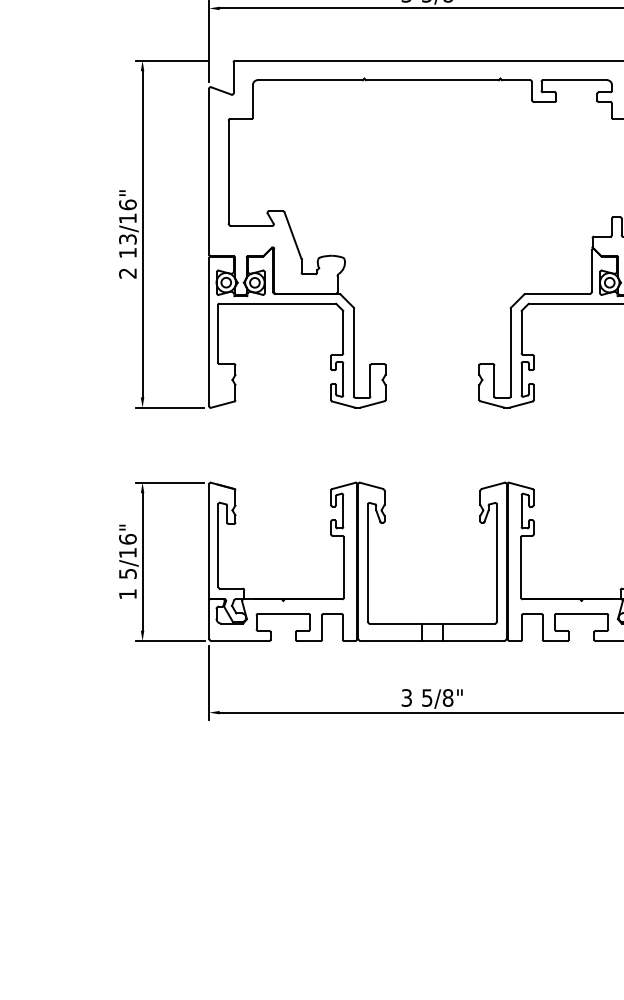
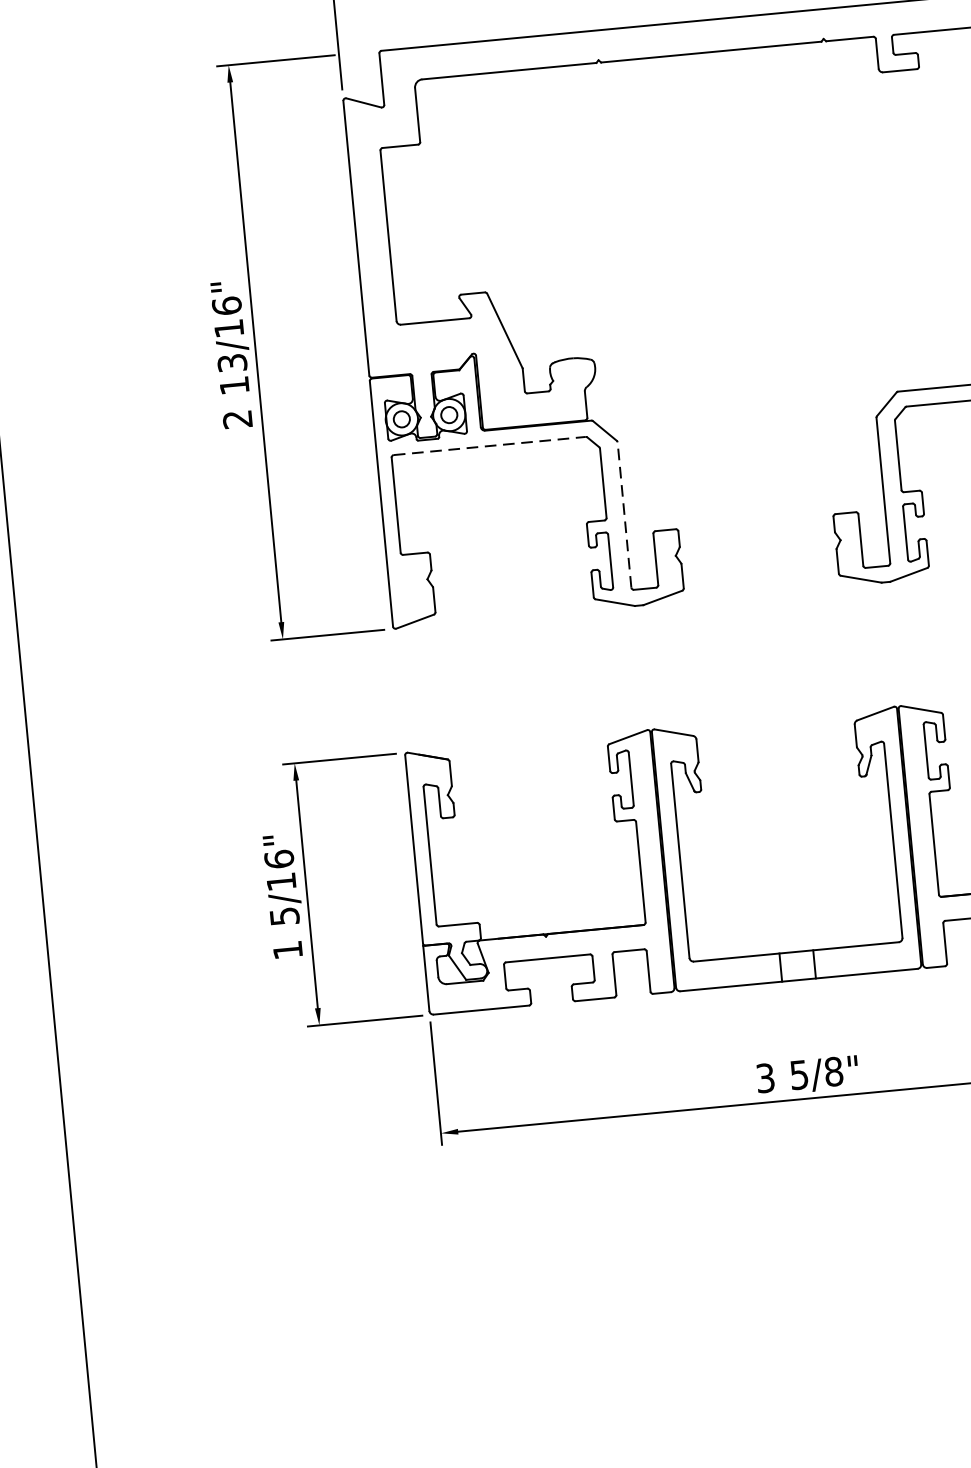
line: (277, 303) -> (489, 445), solid -> dashed
line: (354, 352) -> (624, 514), solid -> dashed

